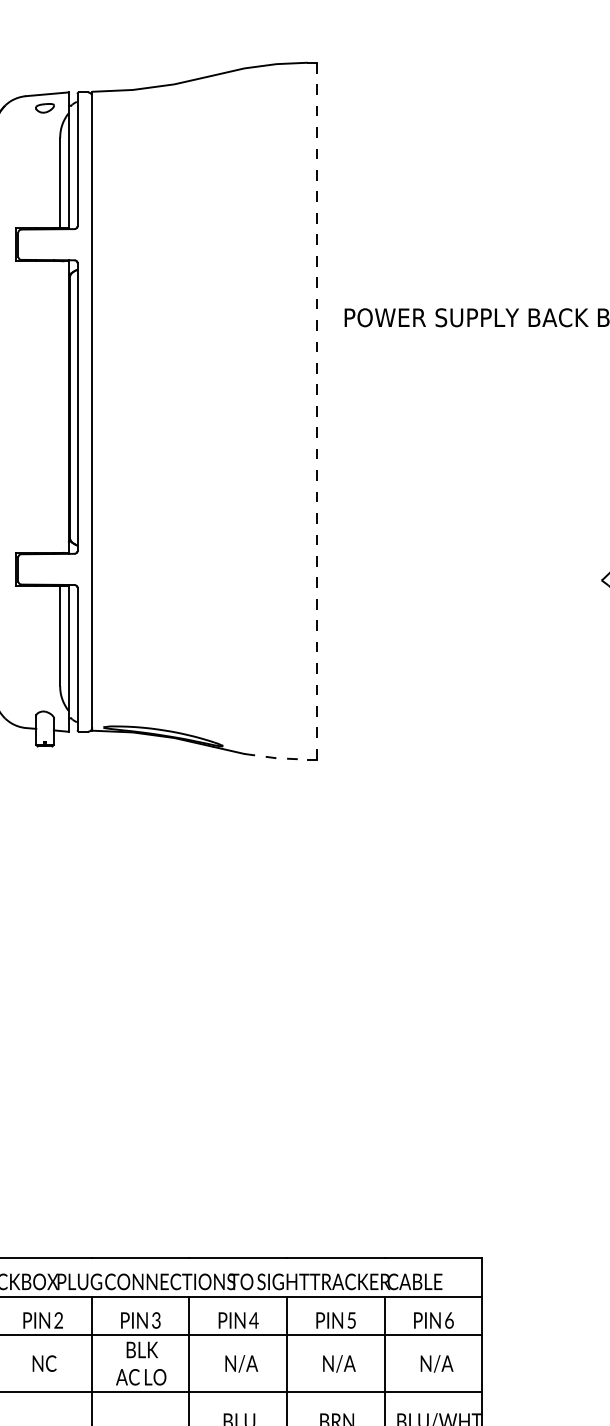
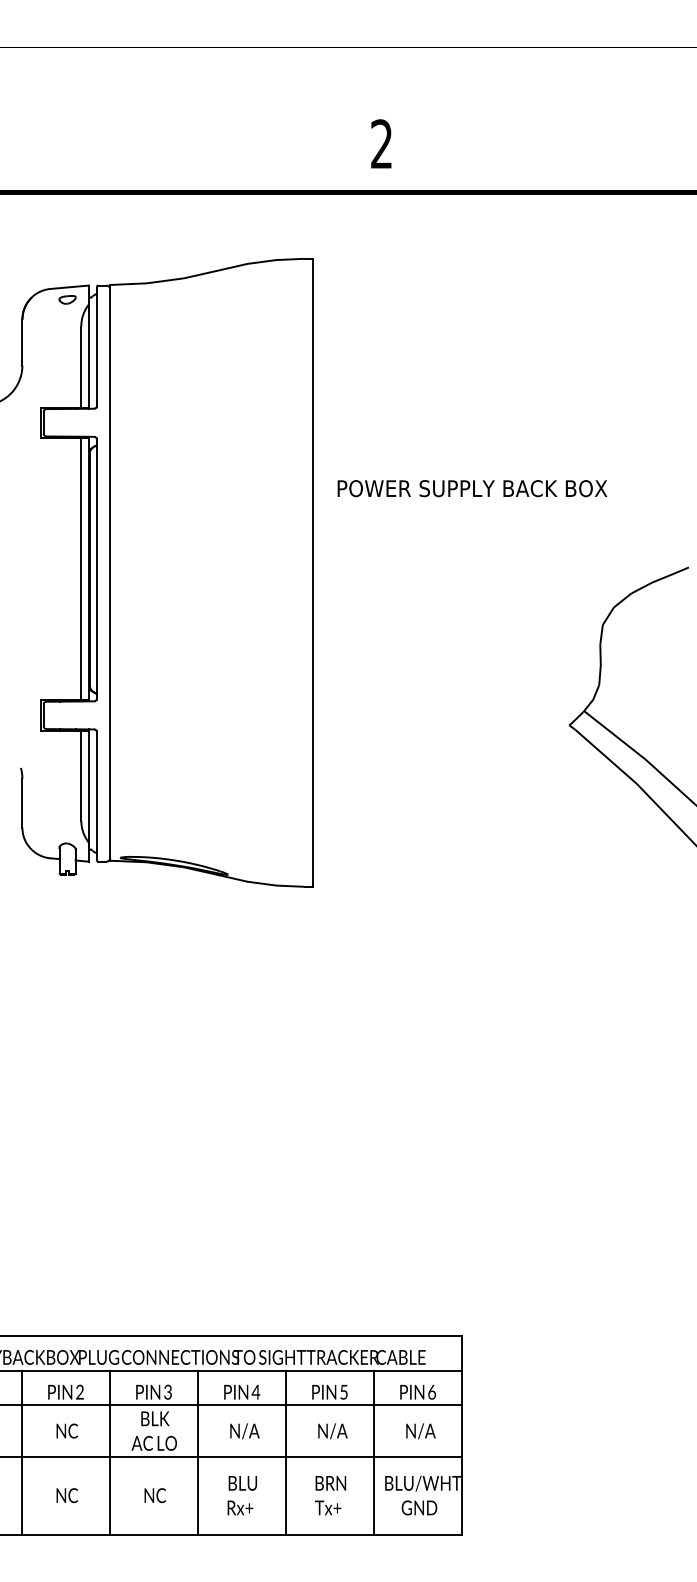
line: (60, 406) -> (81, 568), added
line: (316, 410) -> (312, 572), dashed -> solid
line: (276, 758) -> (276, 885), dashed -> solid

